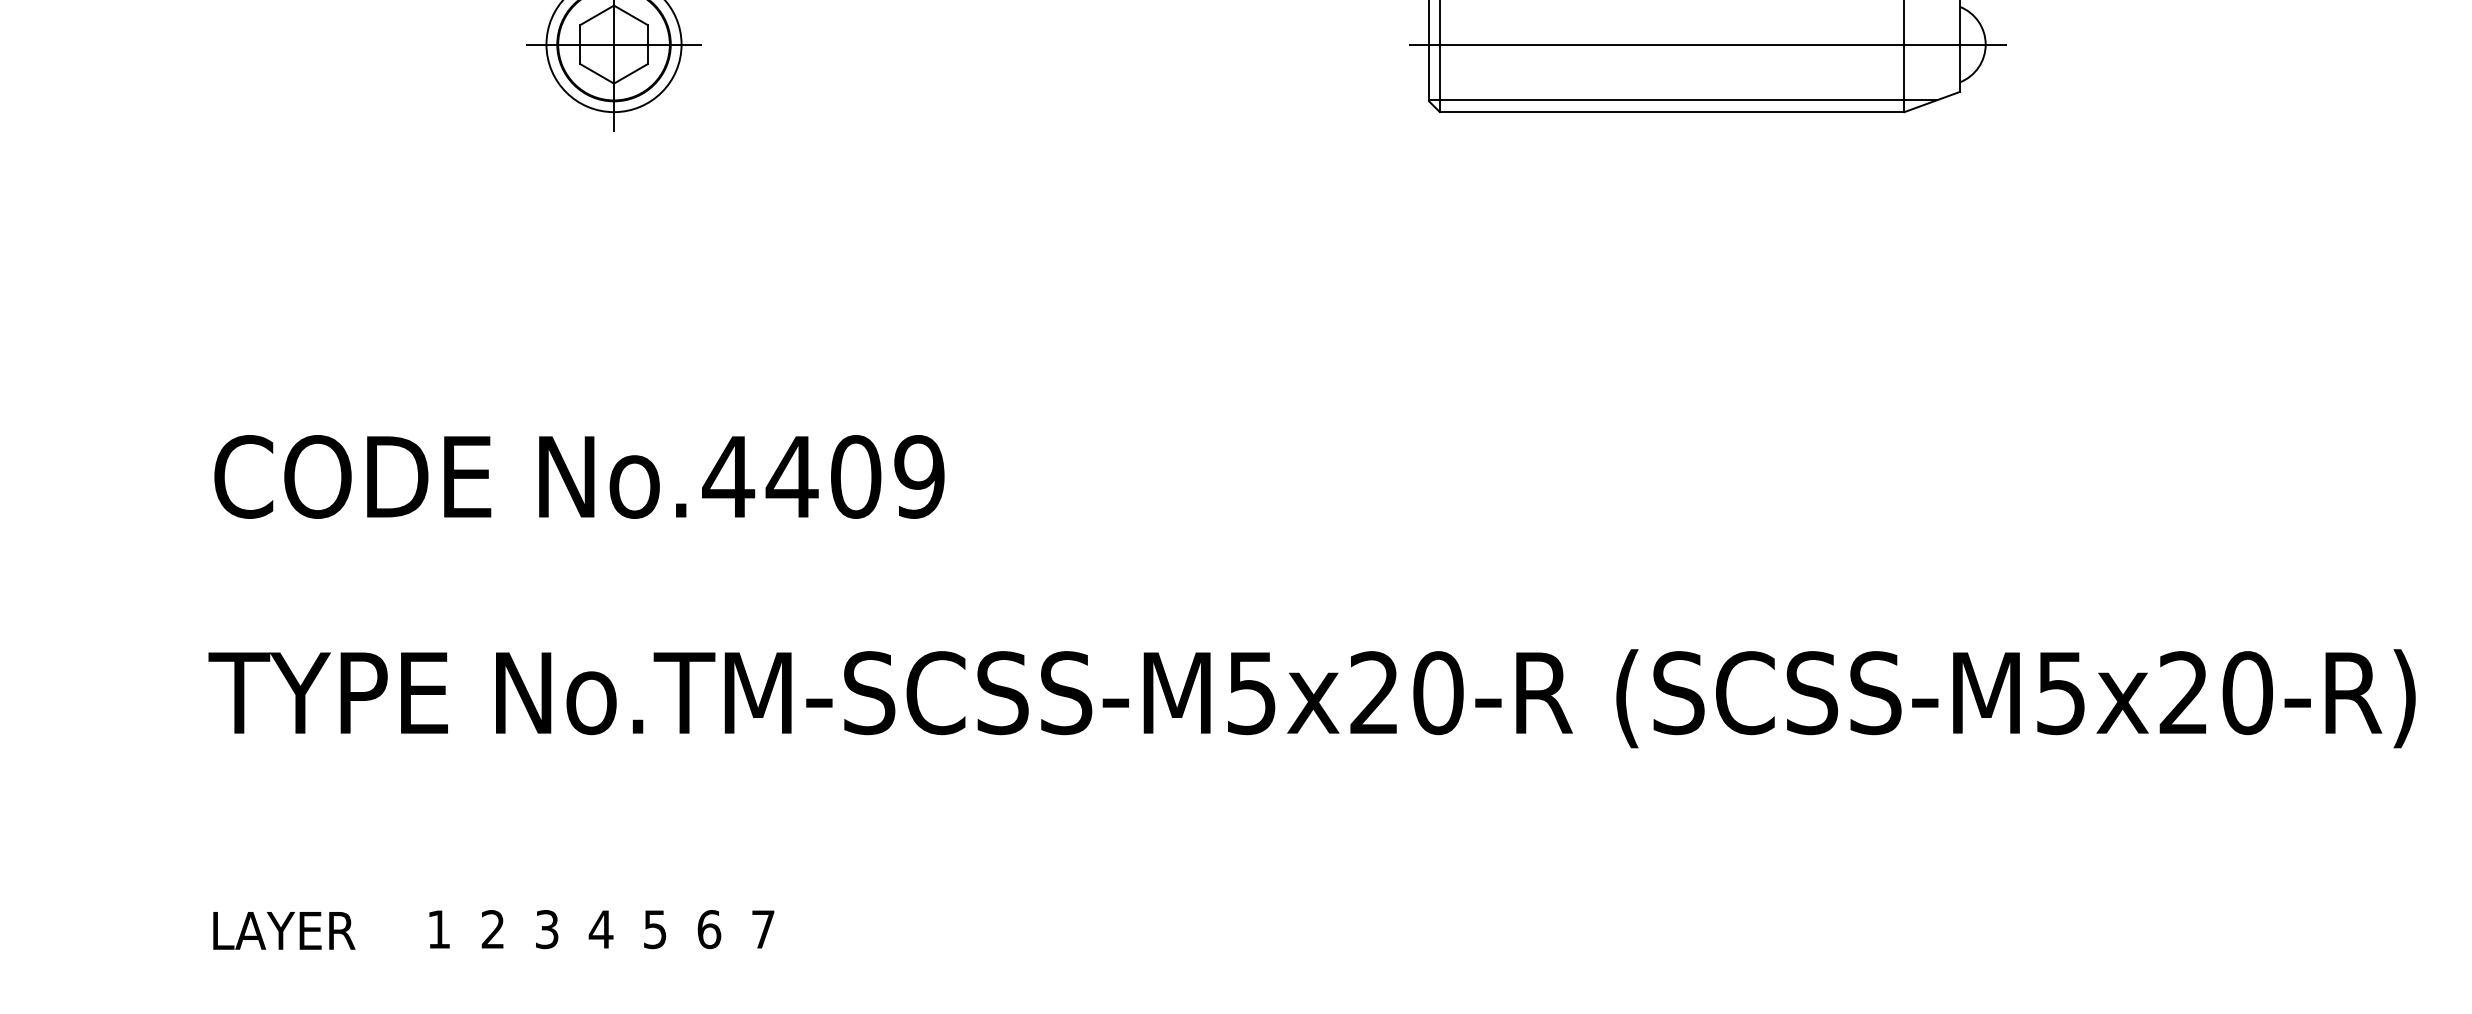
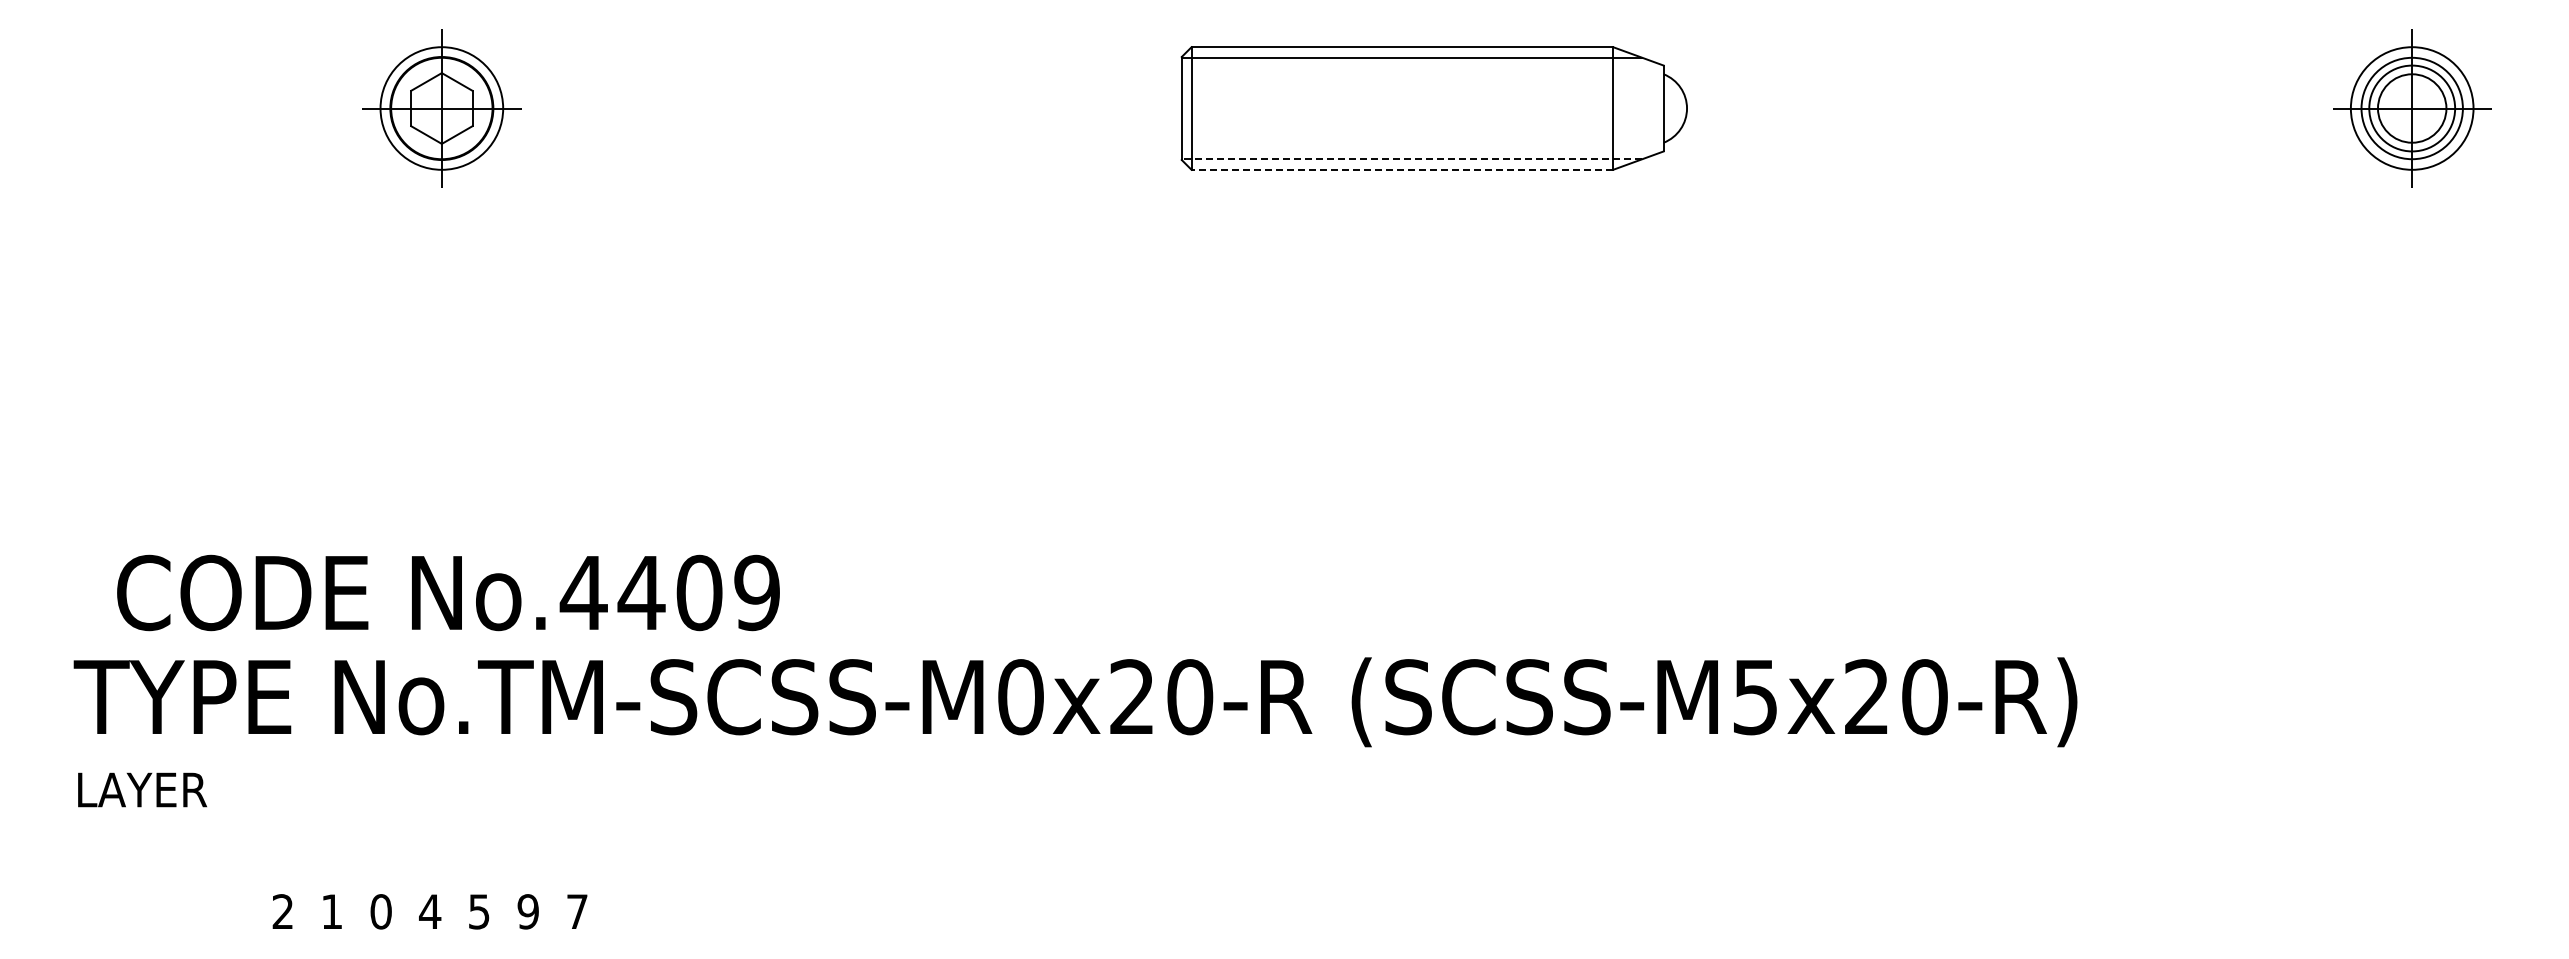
line: (1707, 44) -> (1434, 108), removed
line: (1682, 100) -> (1411, 159), solid -> dashed
line: (1672, 111) -> (1402, 169), solid -> dashed
text: (579, 476) -> (448, 592), moved
text: (1251, 693) -> (1020, 697), No.TM-SCSS-M5x20-R -> No.TM-SCSS-M0x20-R
text: (438, 929) -> (282, 911), 1 -> 2
text: (492, 929) -> (331, 911), 2 -> 1
text: (546, 929) -> (380, 911), 3 -> 0
text: (709, 929) -> (528, 911), 6 -> 9
text: (284, 930) -> (142, 789), moved

